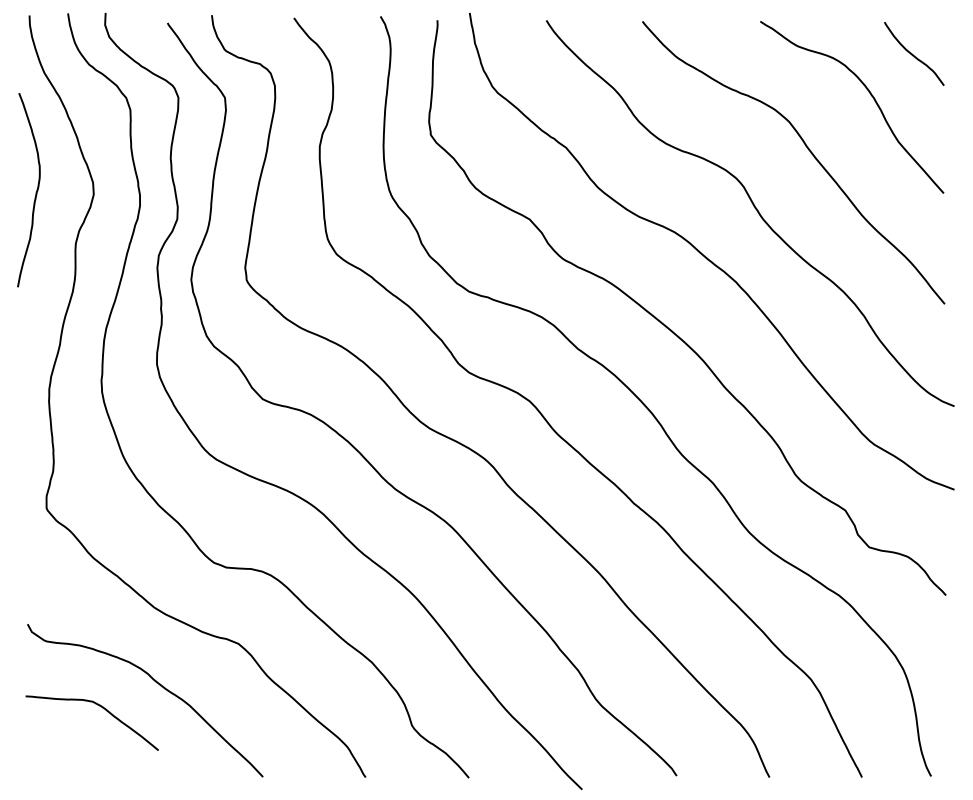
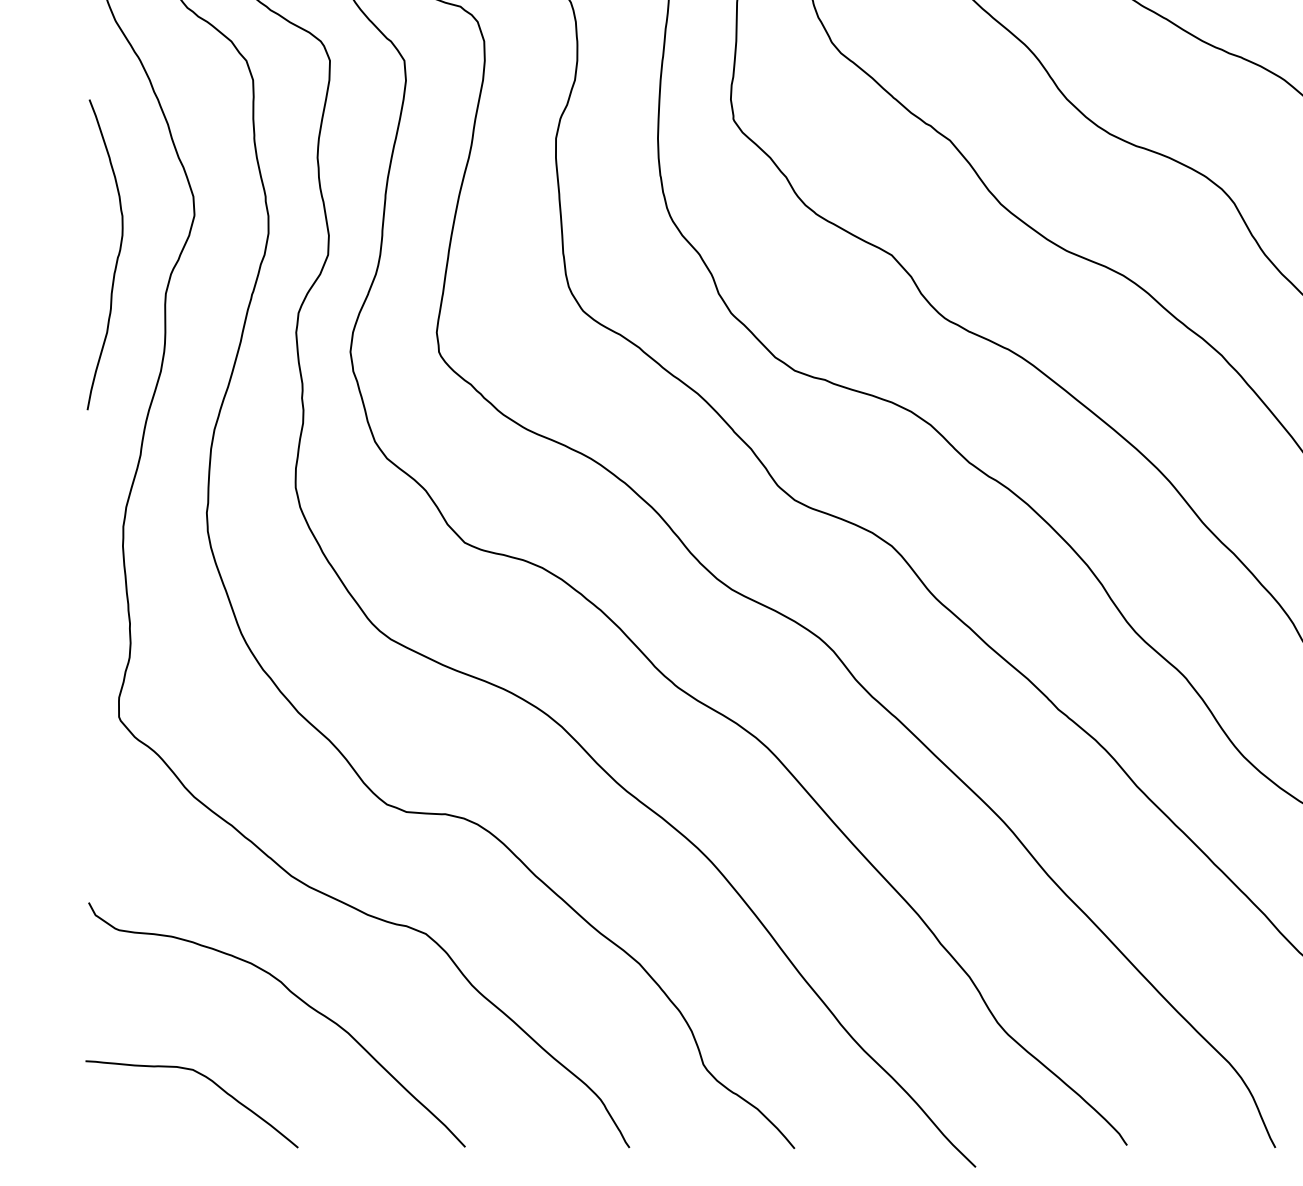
curve: (35, 192) -> (115, 258), moved
curve: (102, 708) -> (208, 1080), moved

